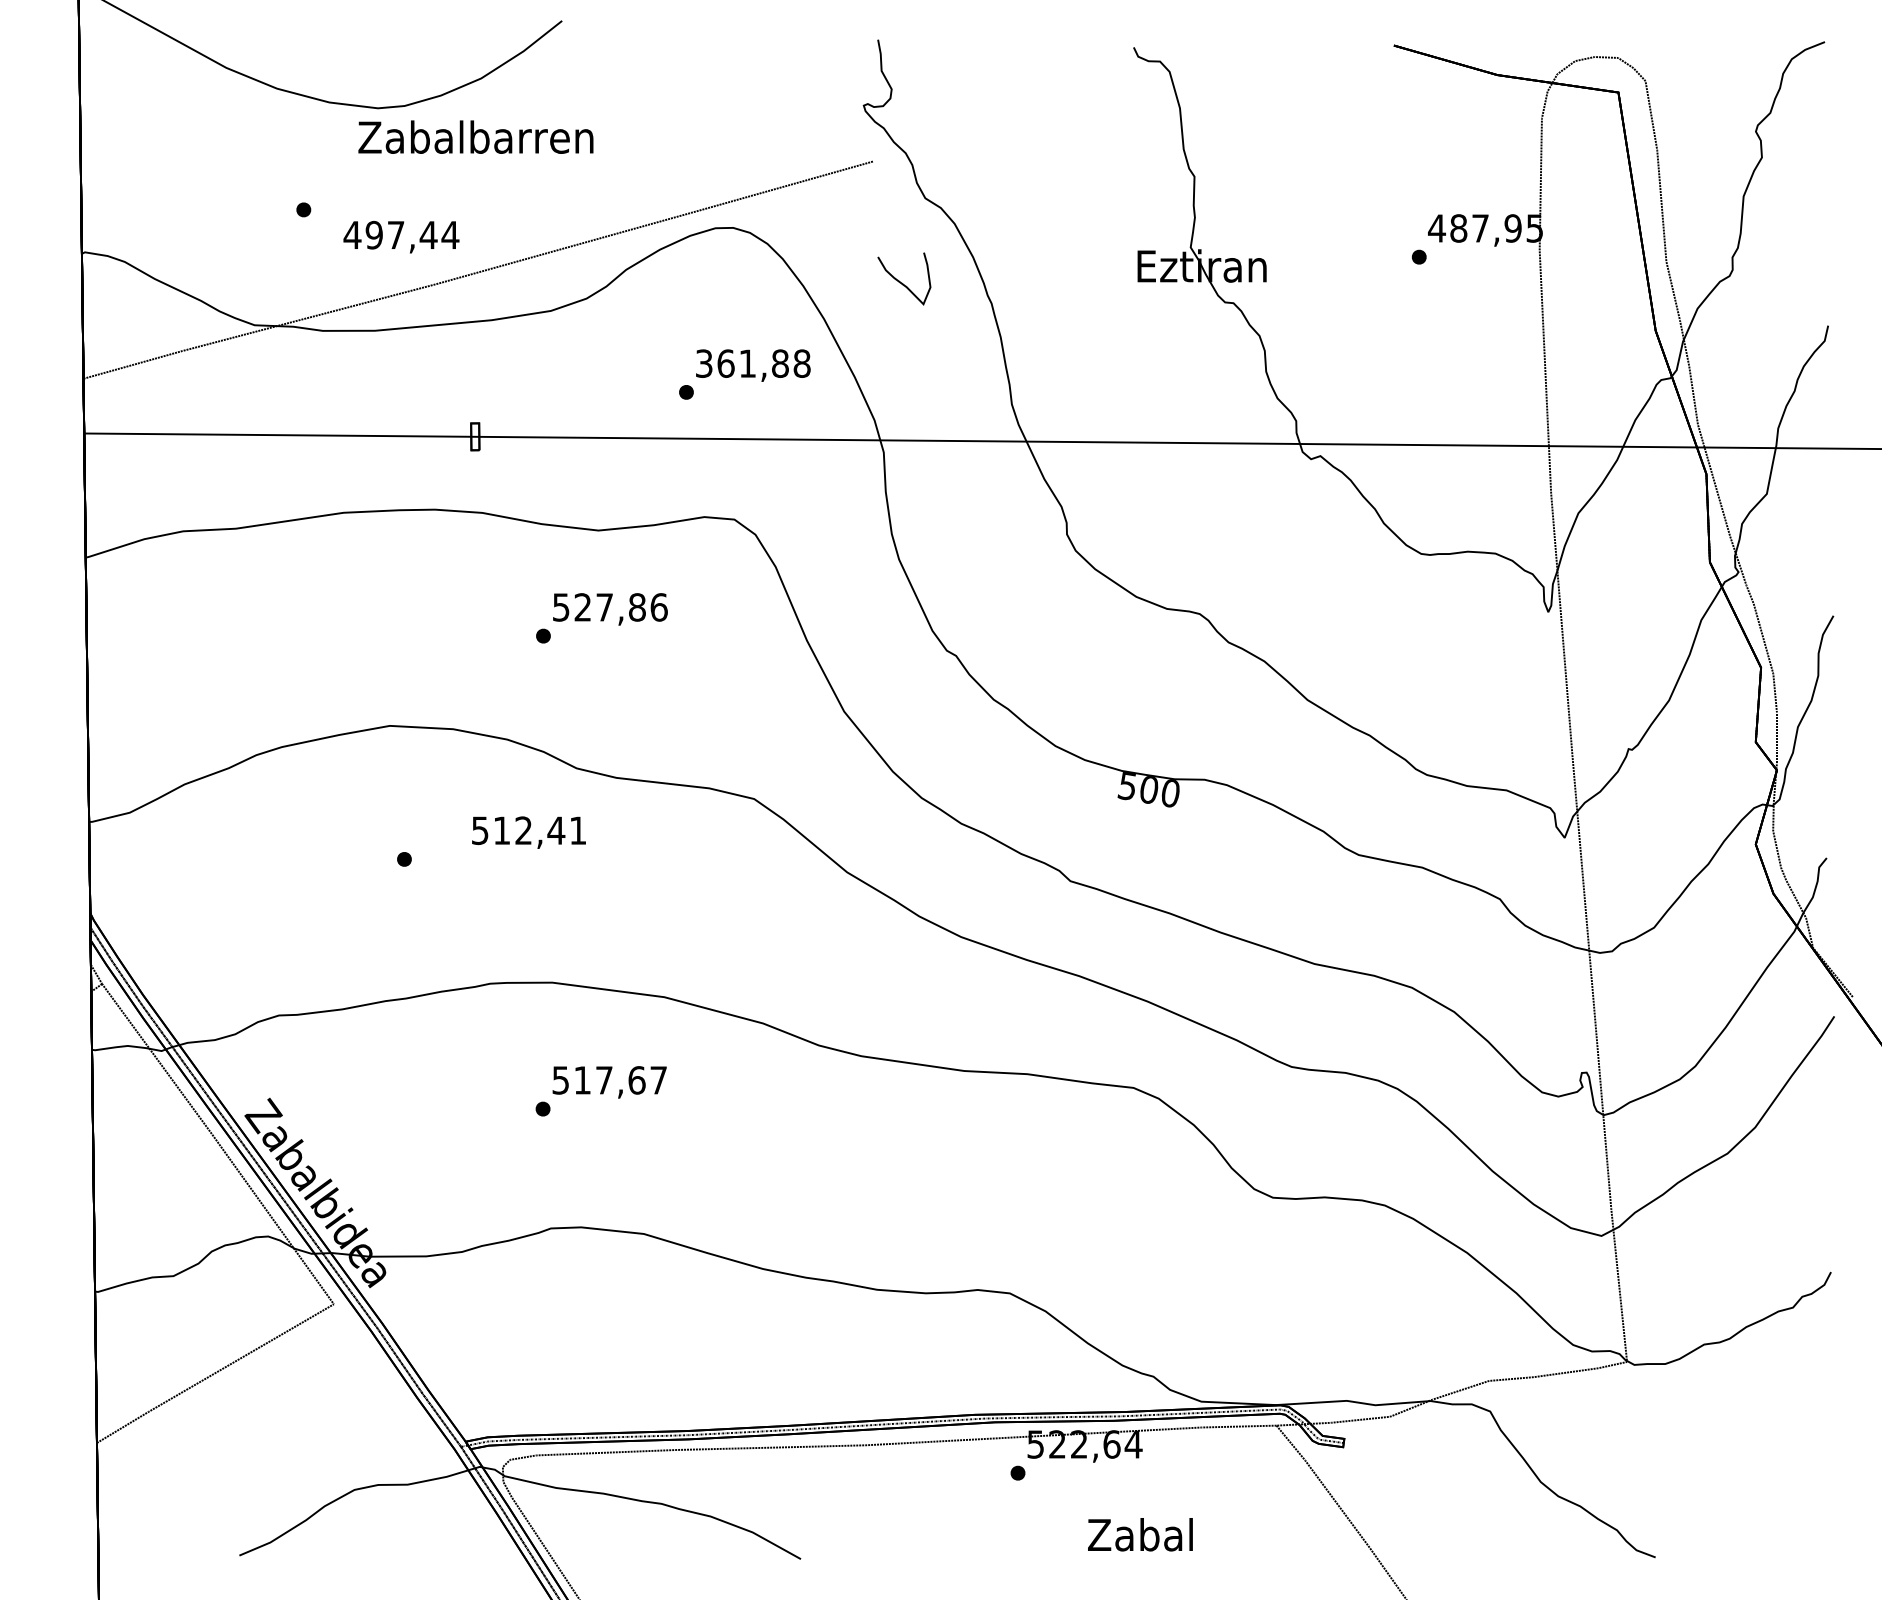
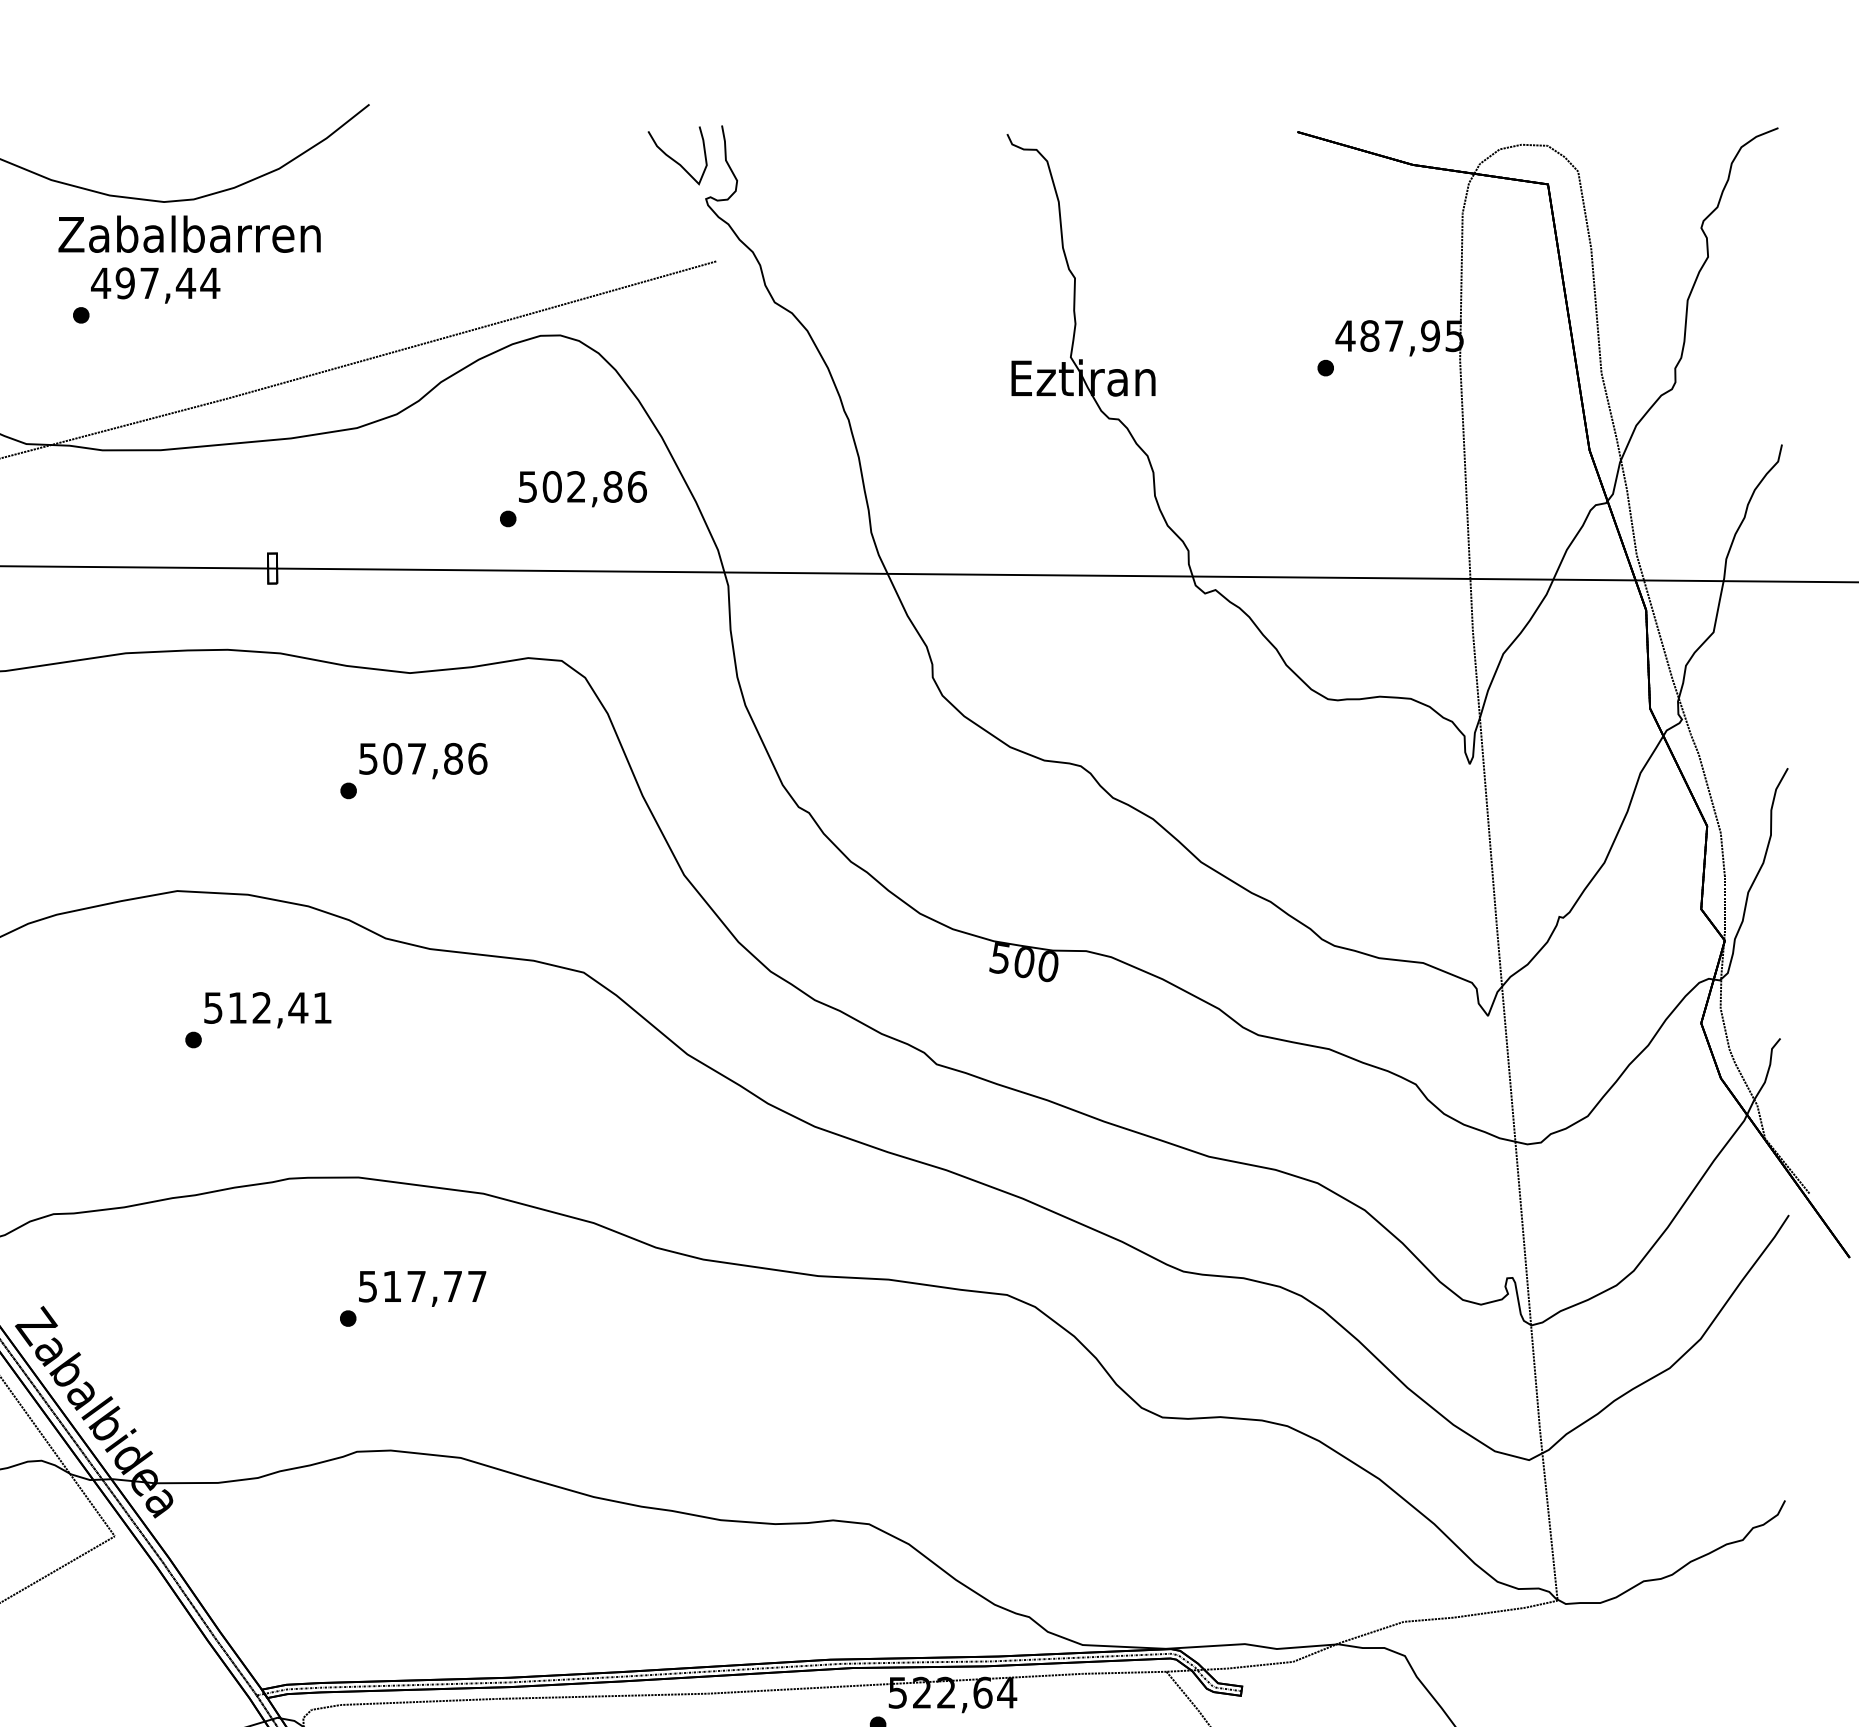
text: (475, 136) -> (189, 233), moved
text: (401, 236) -> (155, 284), moved
curve: (902, 282) -> (675, 159), moved
text: (753, 363) -> (582, 486), 361,88 -> 502,86
text: (582, 607) -> (392, 758), 527,86 -> 507,86
text: (528, 832) -> (267, 1009), moved
text: (636, 1080) -> (452, 1286), 517,67 -> 517,77

